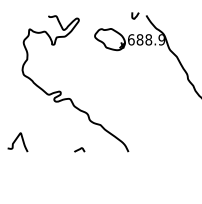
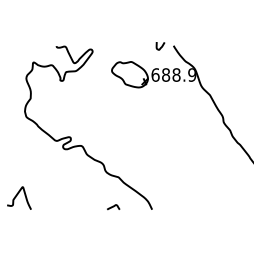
curve: (79, 150) -> (113, 207), moved

